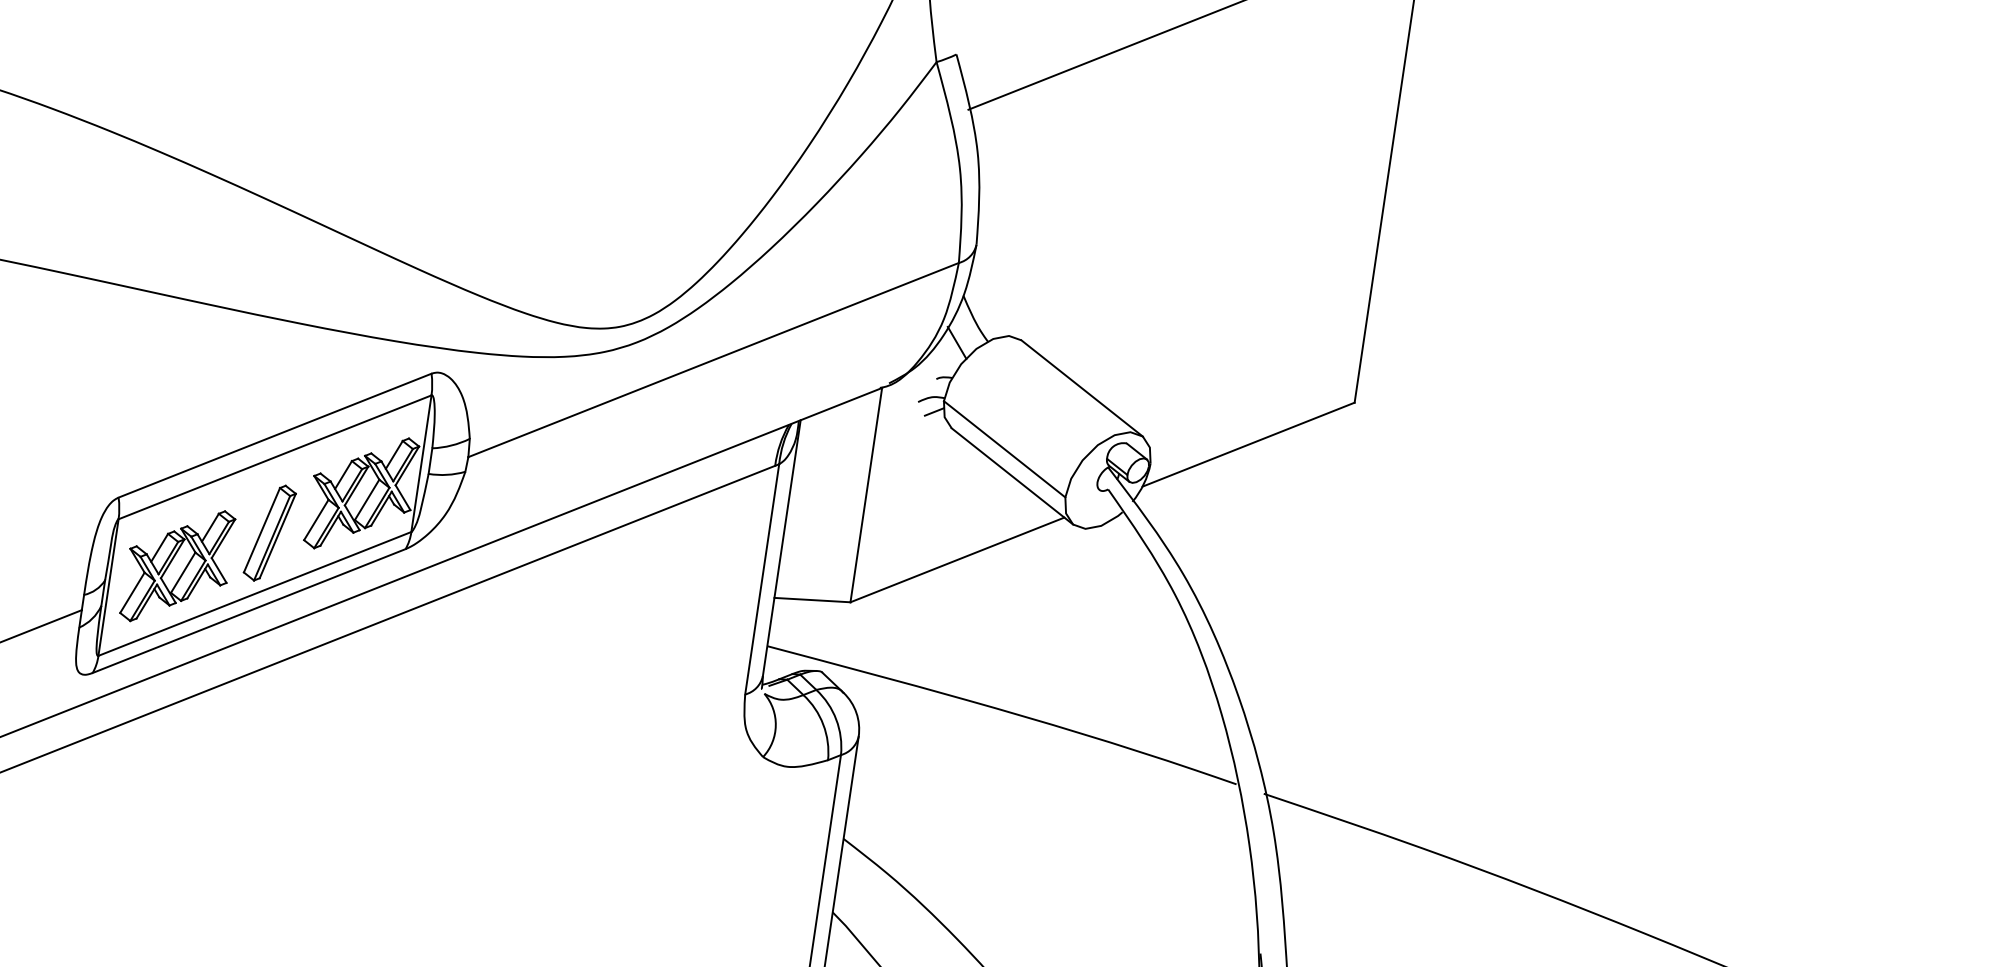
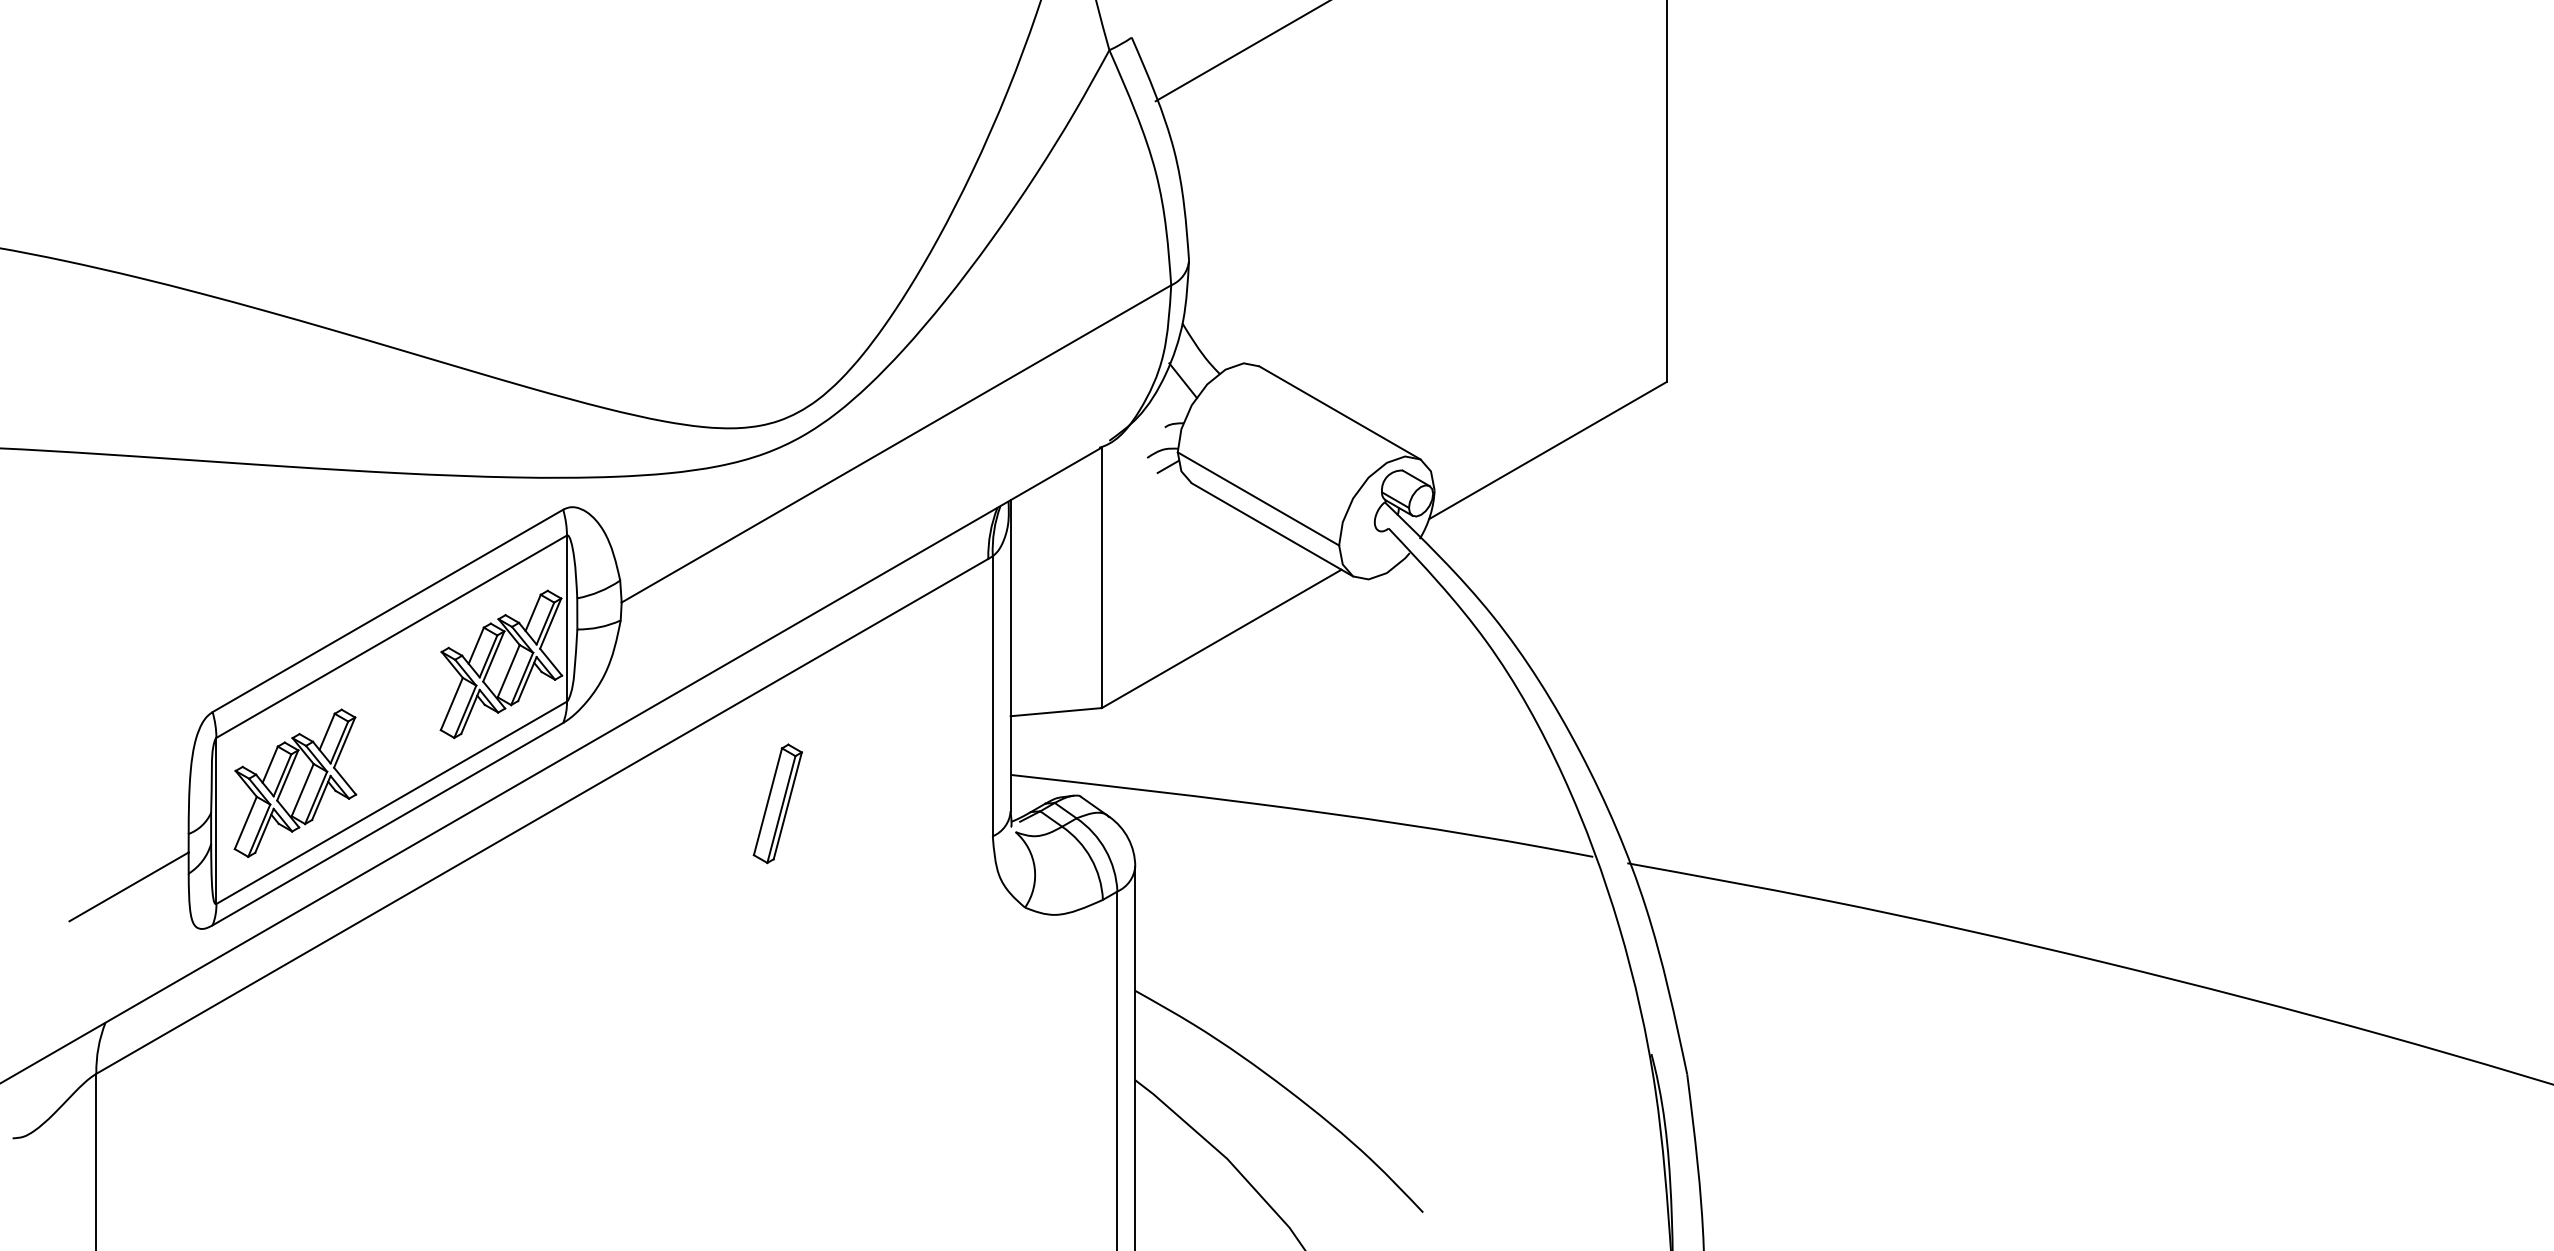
part: (269, 532) -> (777, 803), moved

